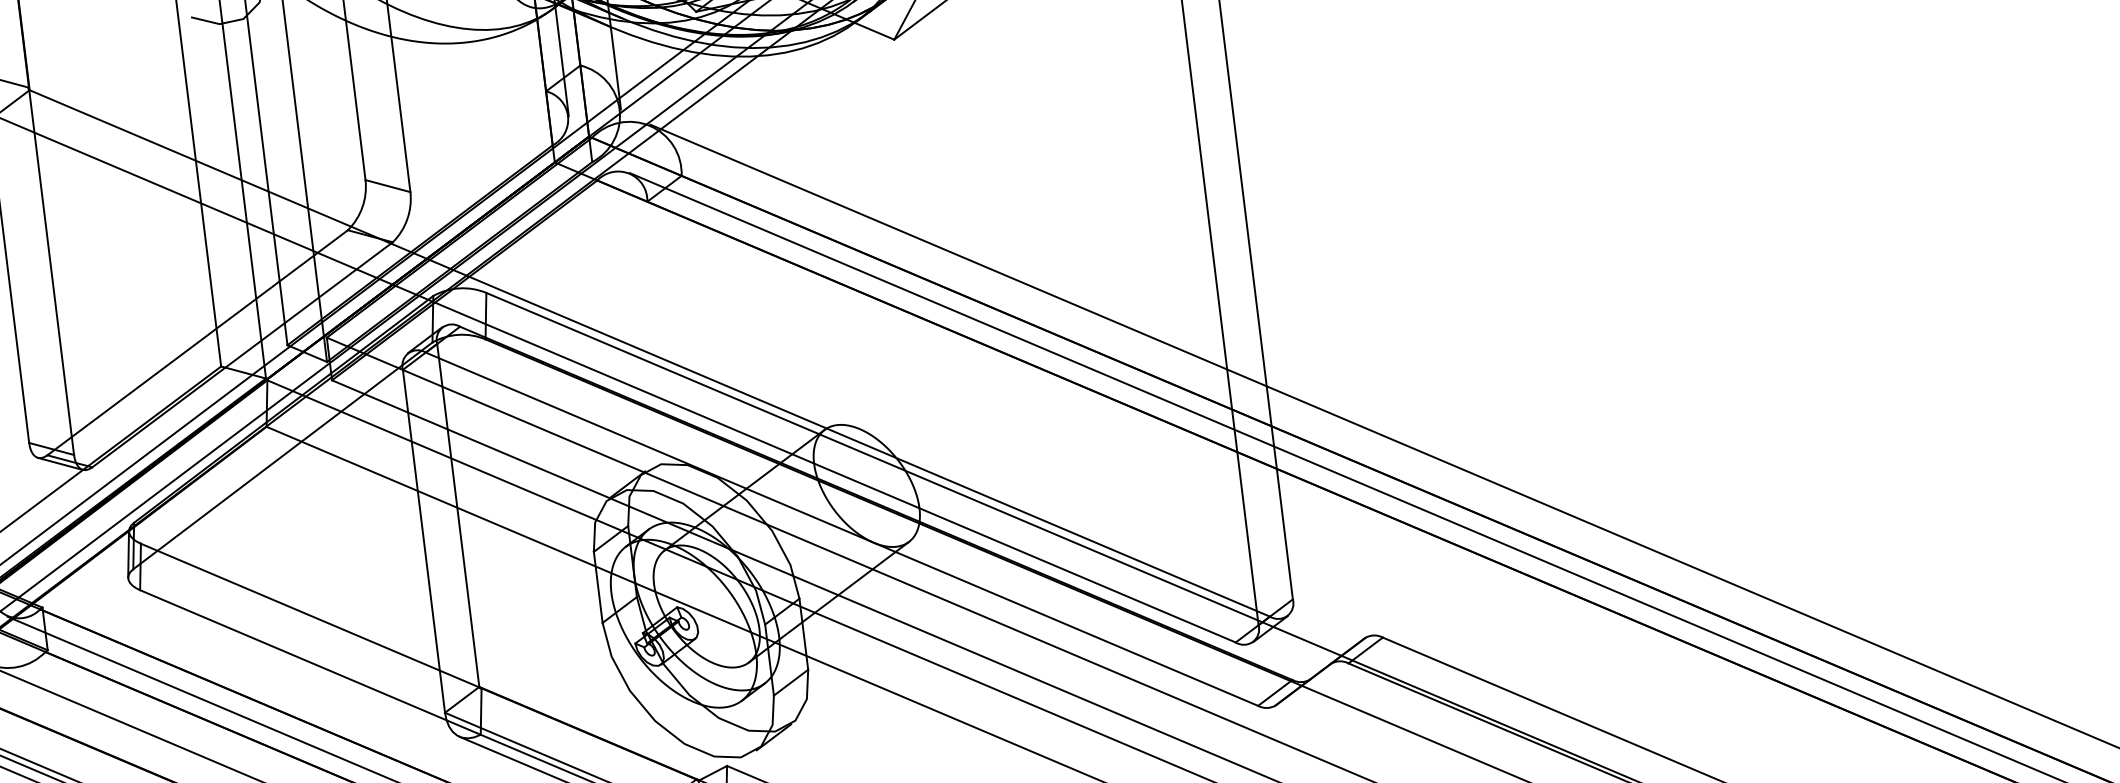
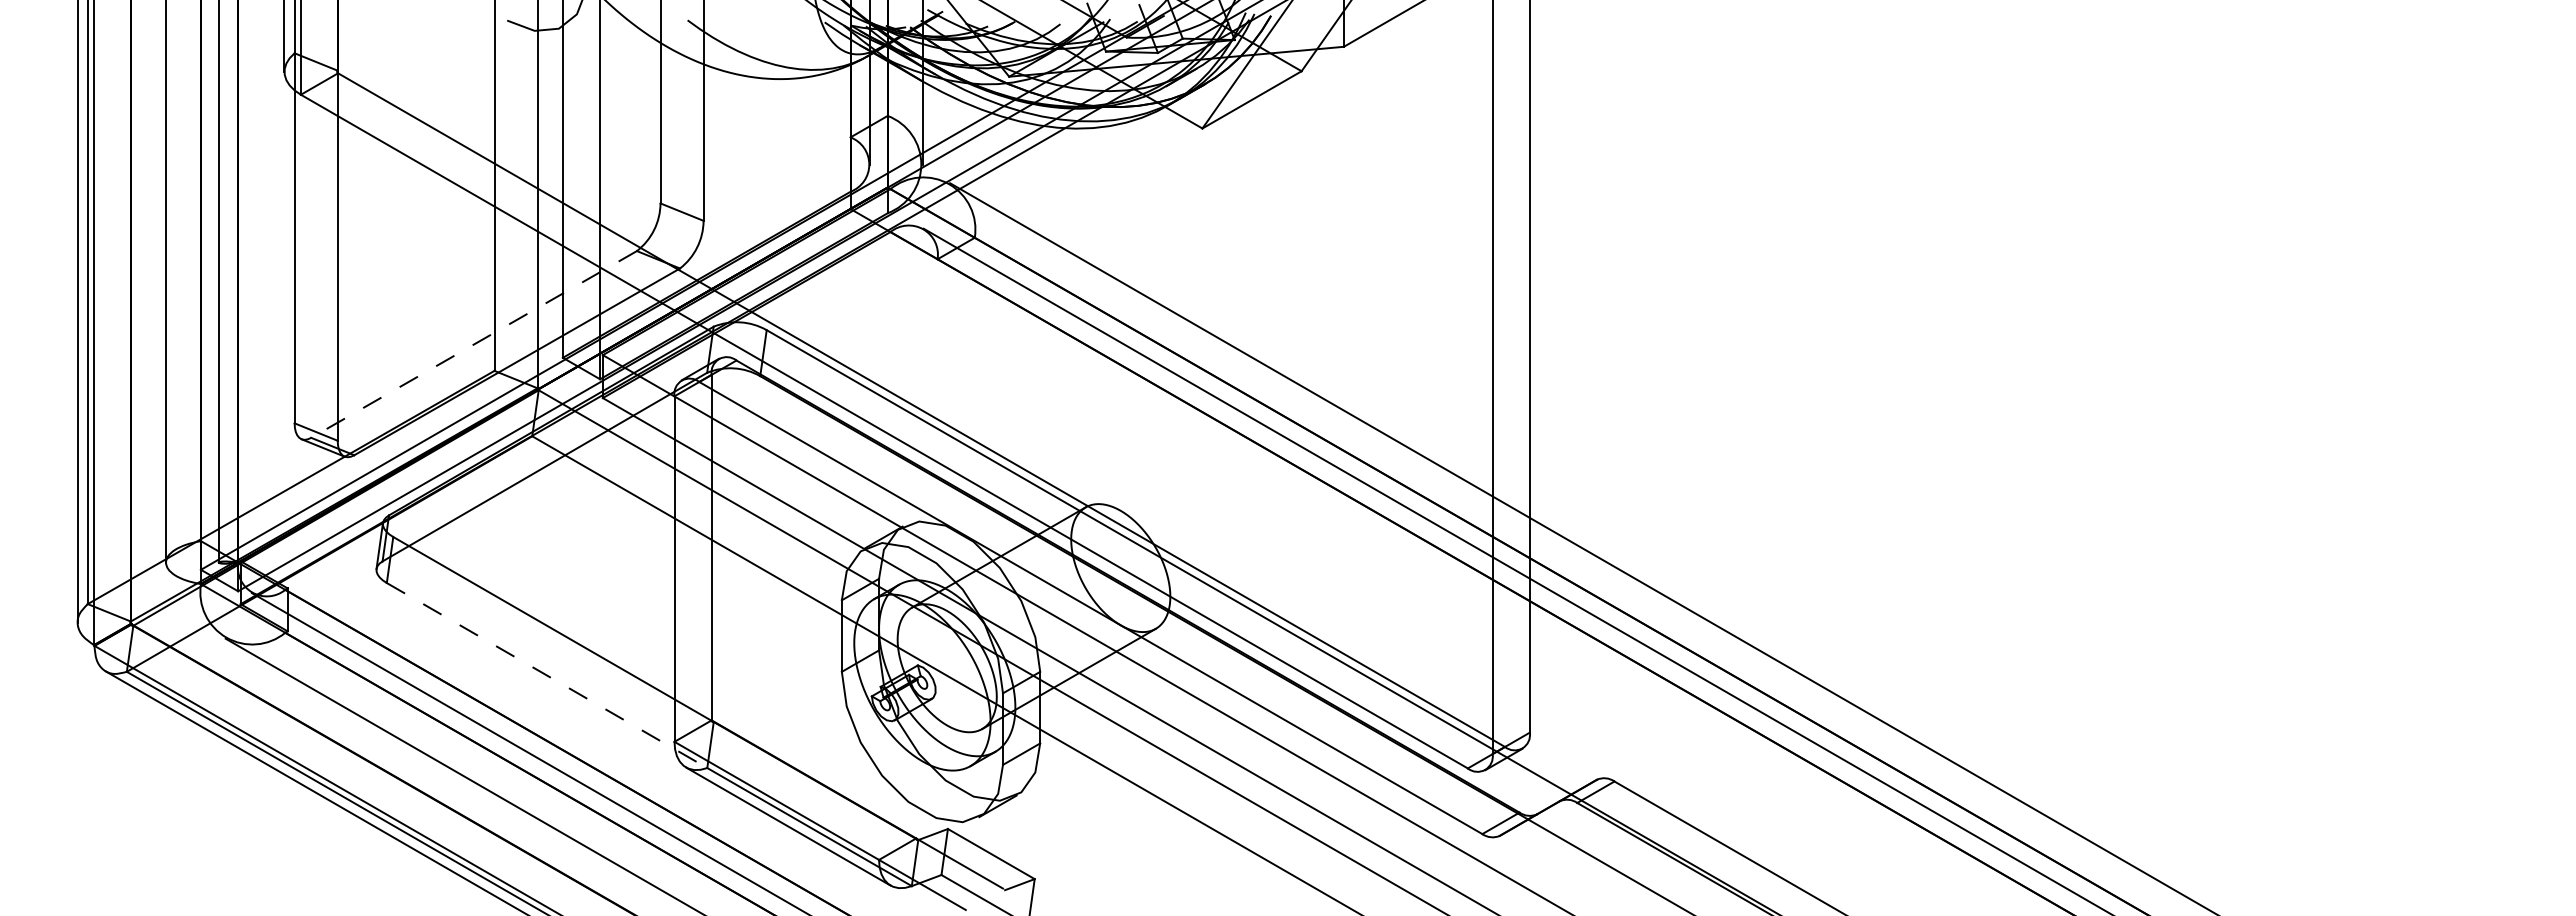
line: (198, 342) -> (474, 344), solid -> dashed
line: (310, 662) -> (547, 675), solid -> dashed

